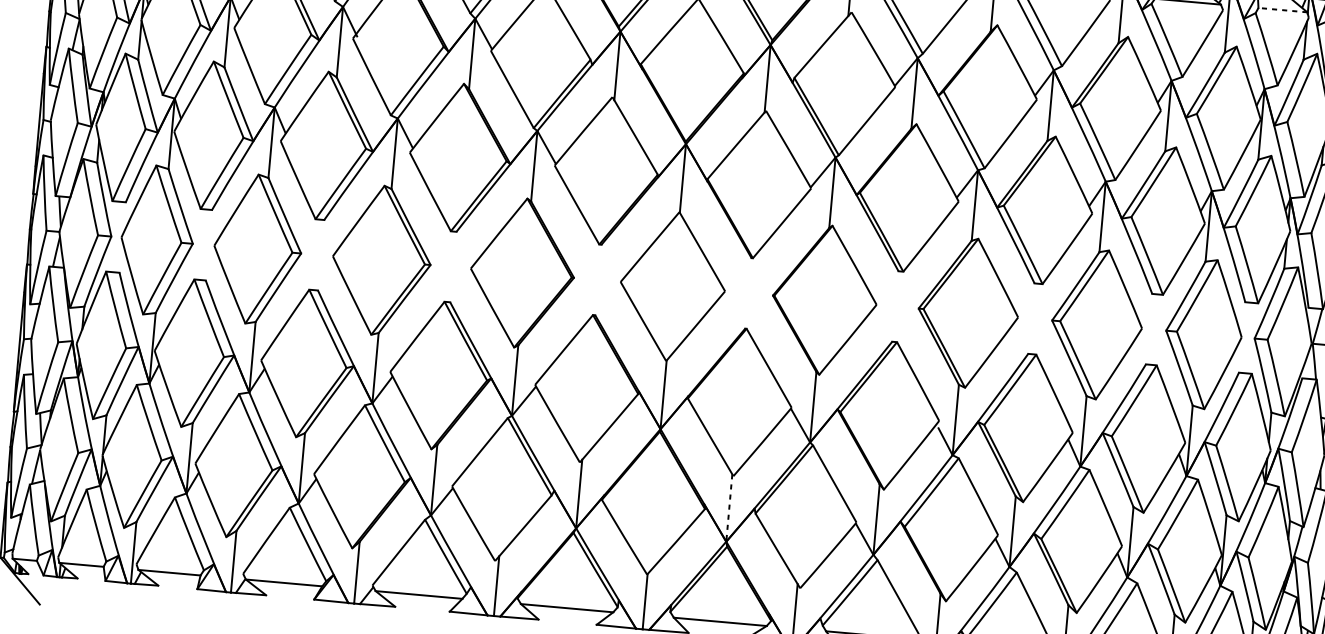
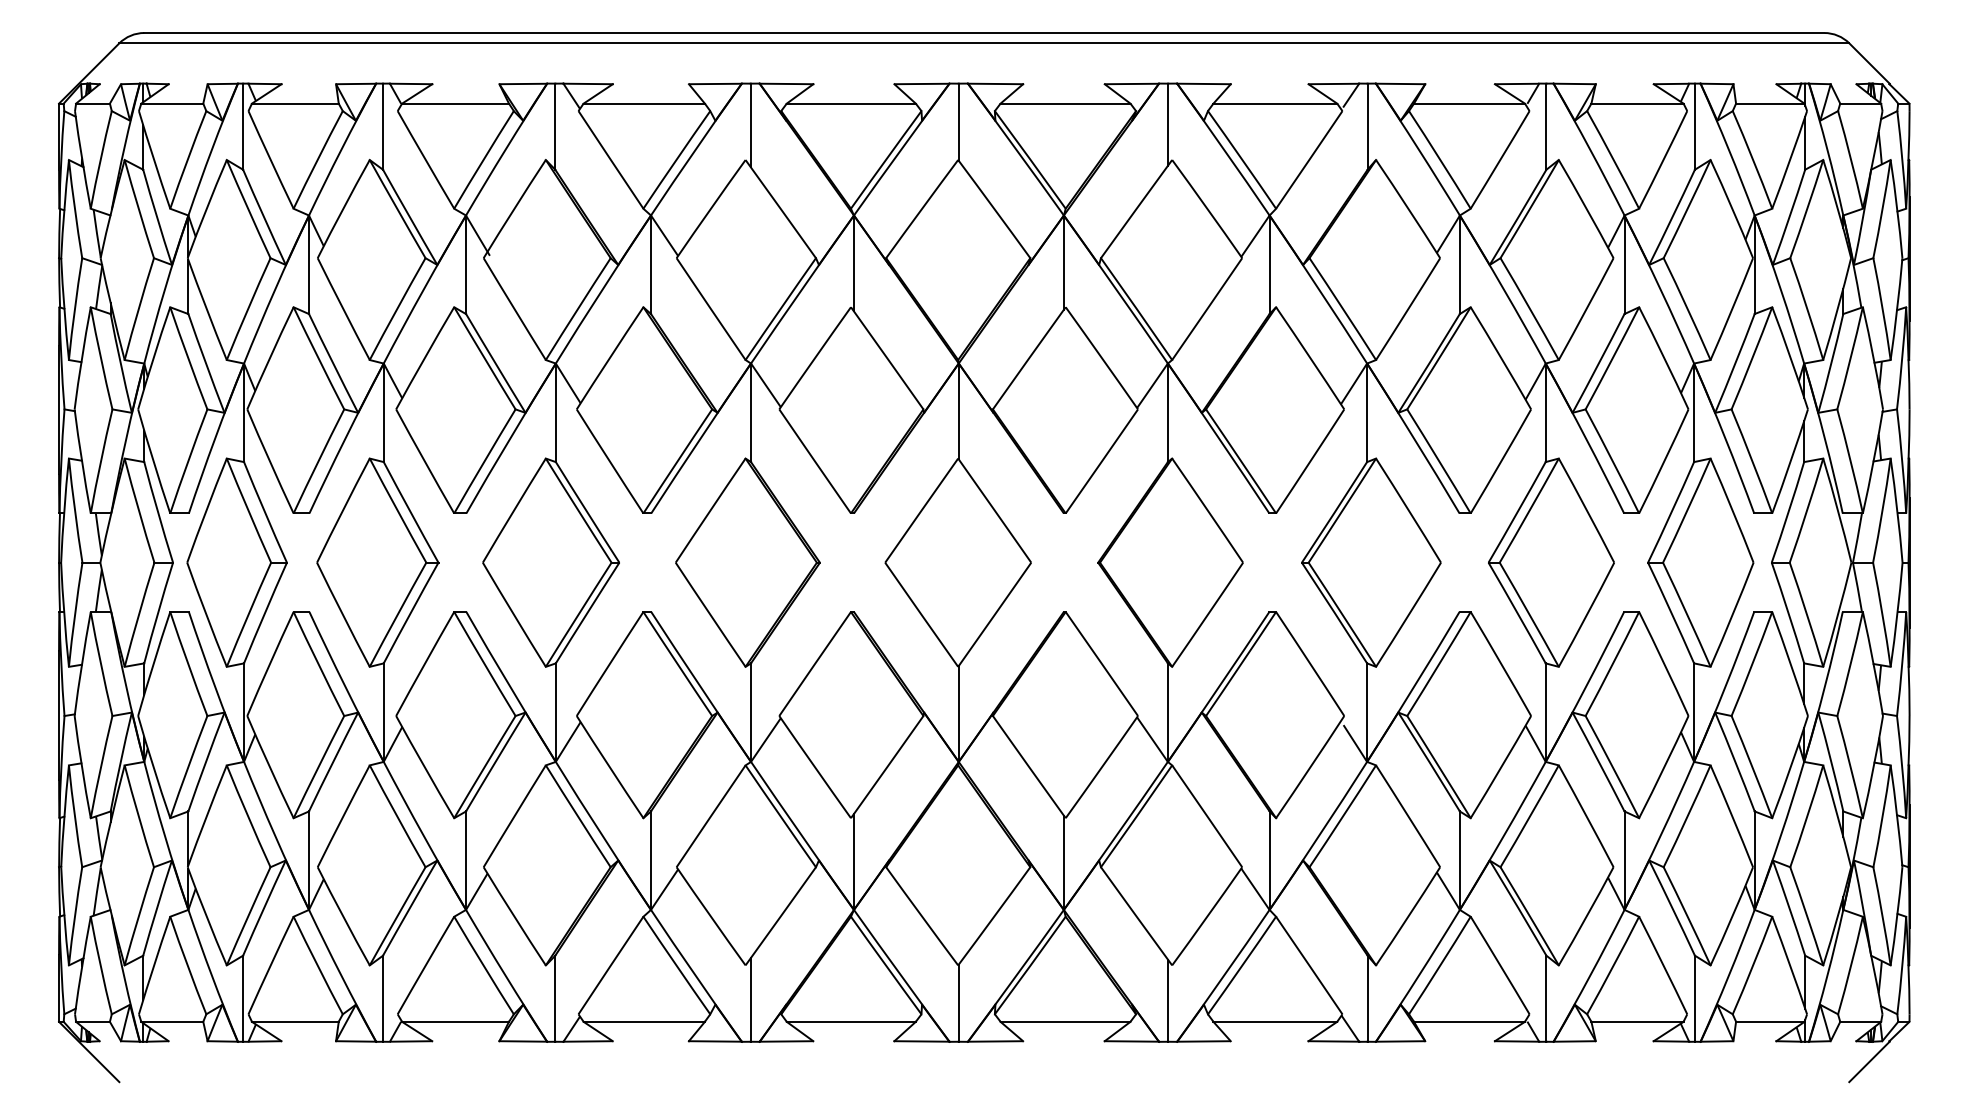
line: (1282, 10) -> (1769, 103), dashed -> solid
line: (728, 508) -> (1063, 863), dashed -> solid

